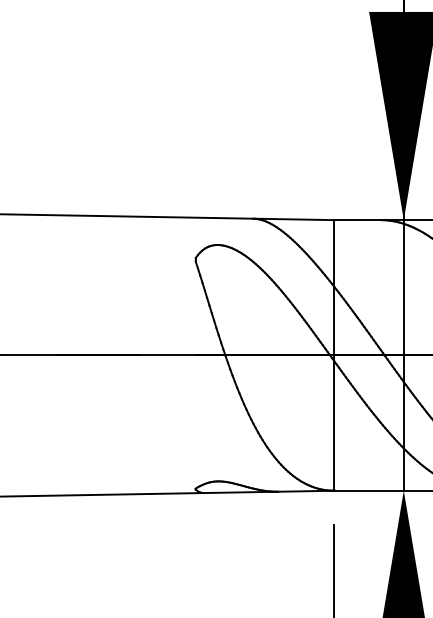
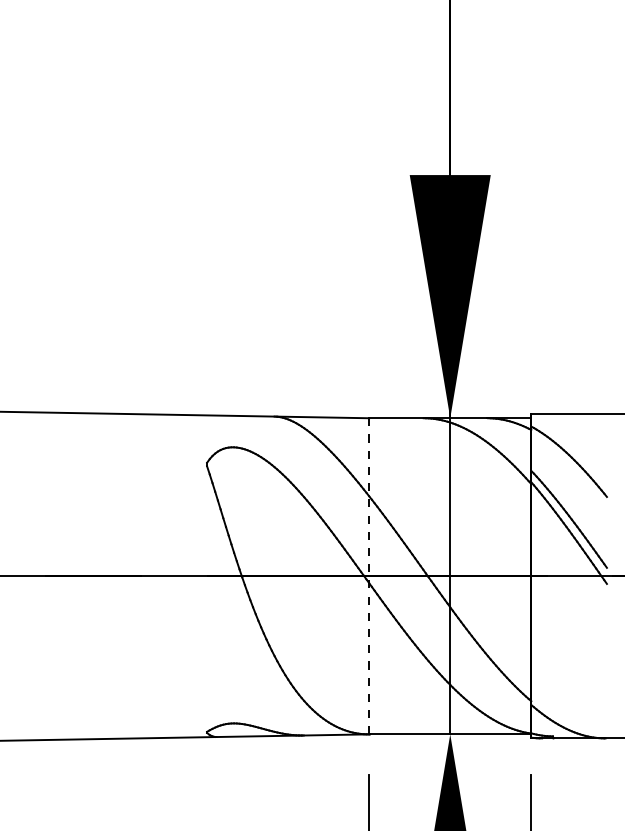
line: (334, 354) -> (369, 575), solid -> dashed

